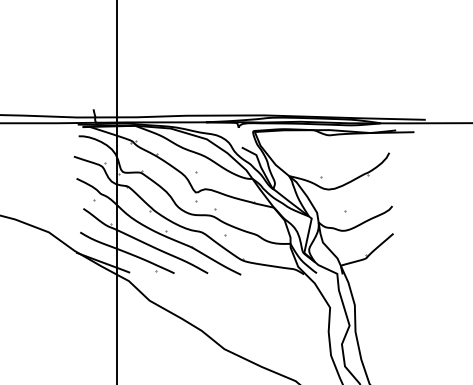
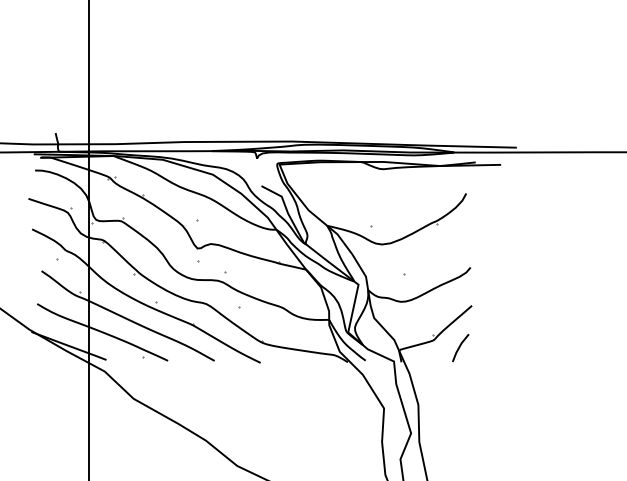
line: (384, 263) -> (459, 347), added

